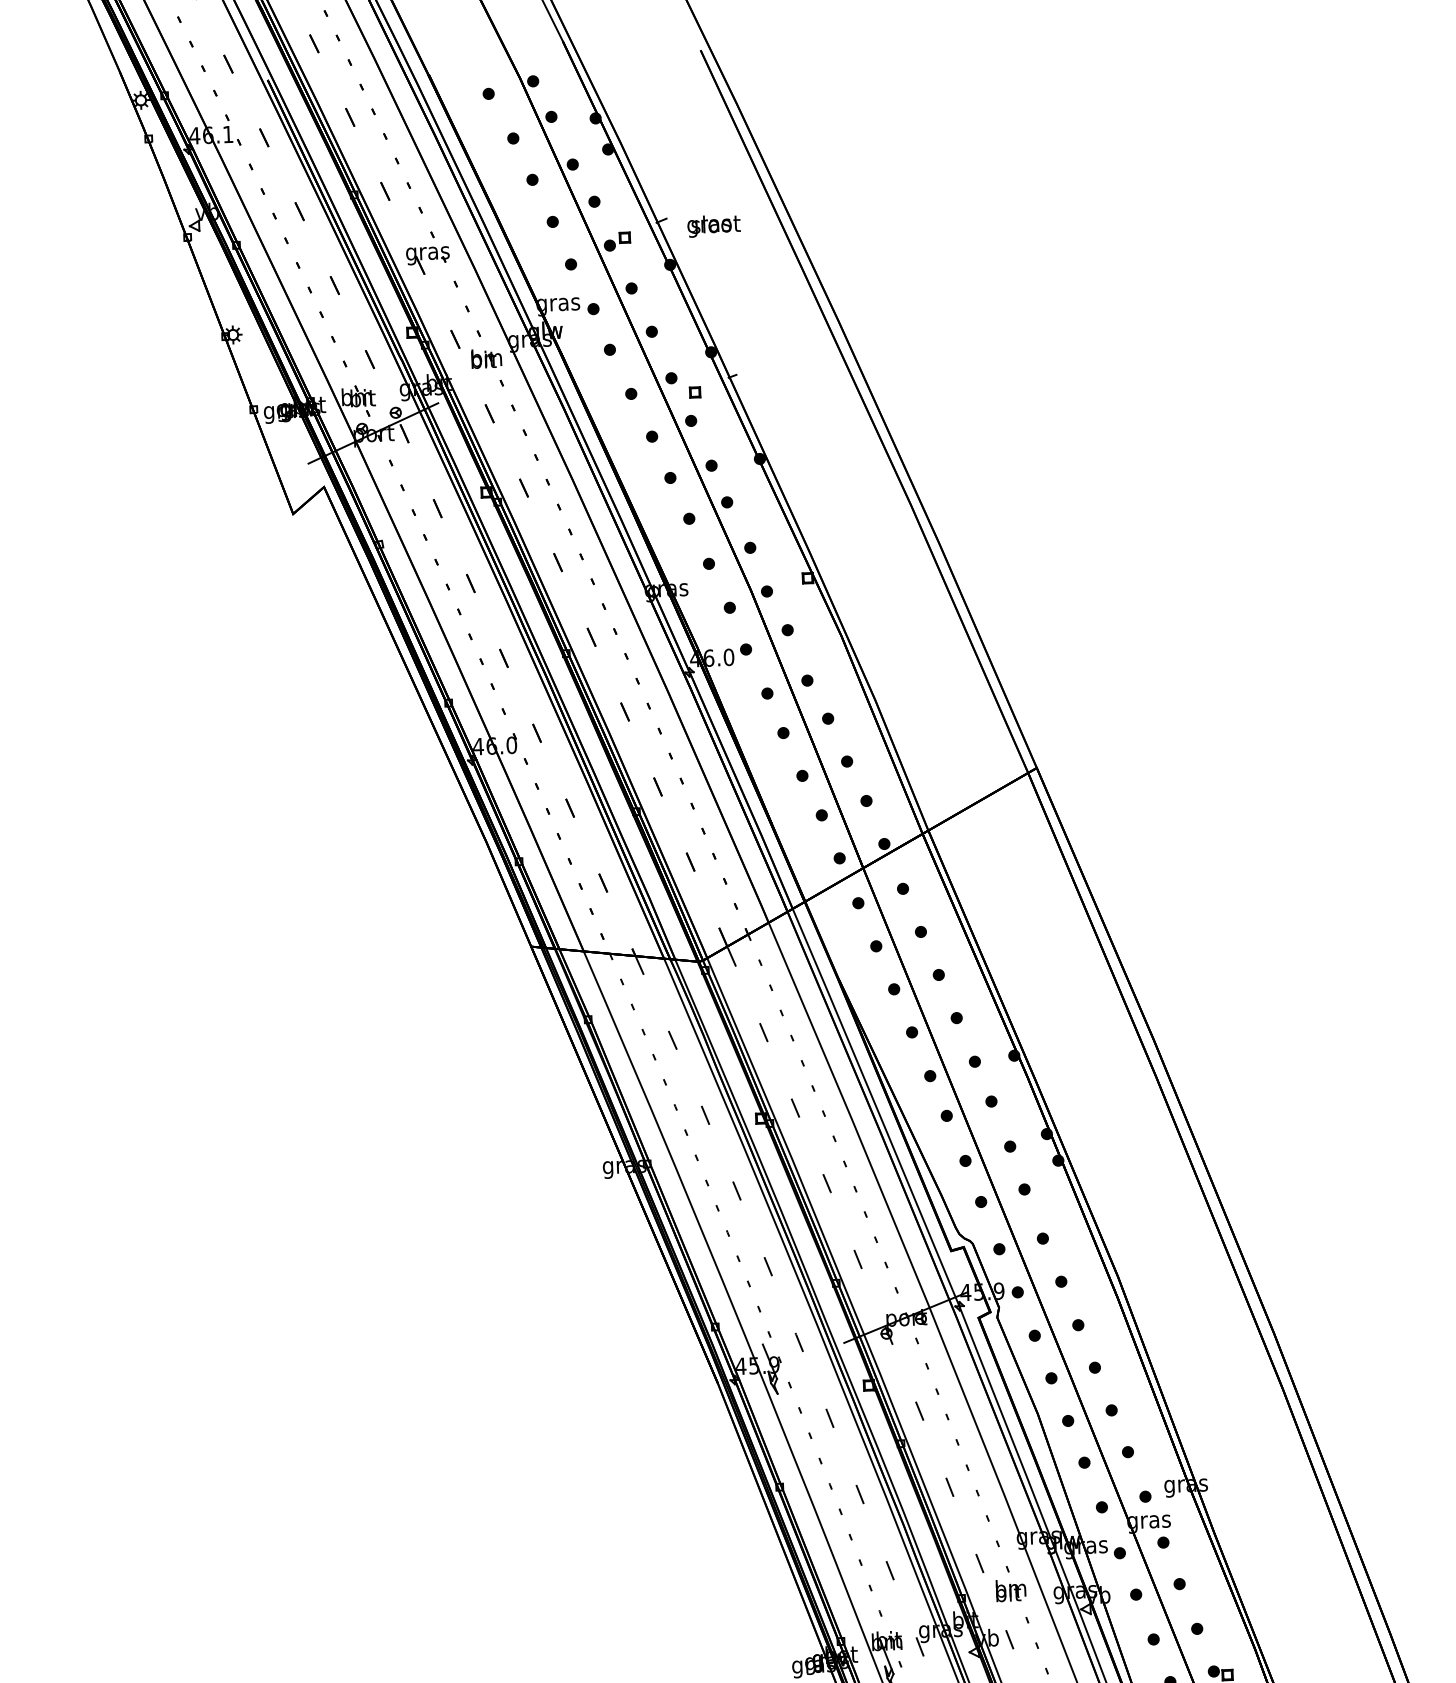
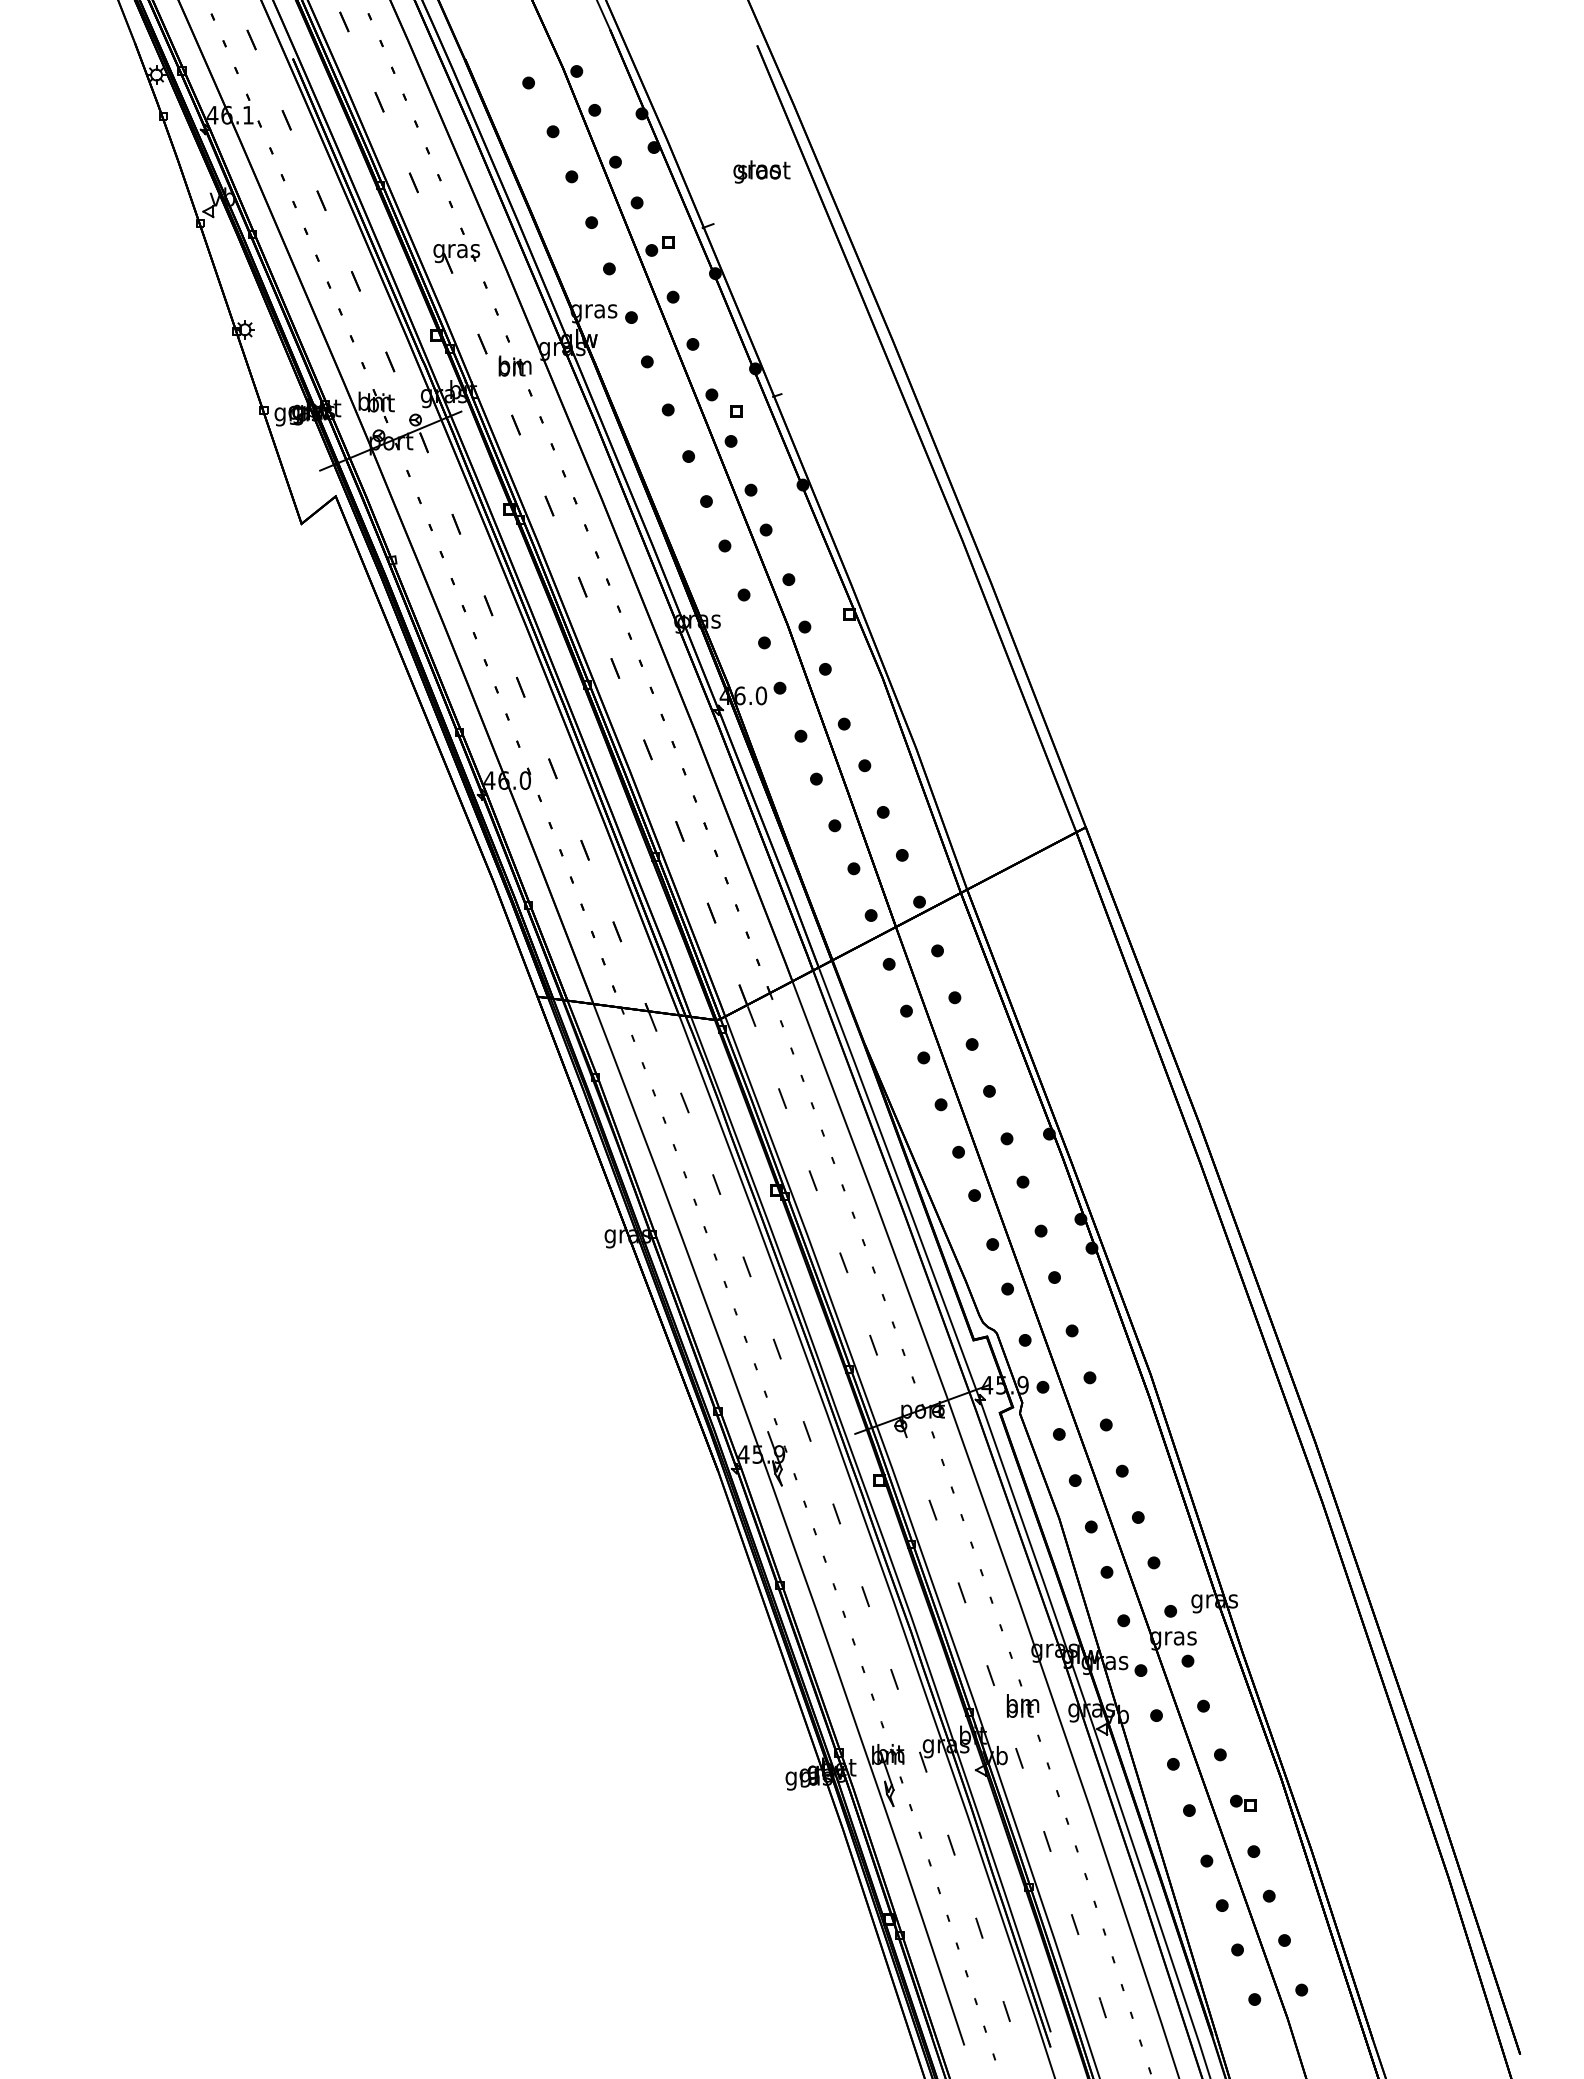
text: (713, 225) -> (761, 171), moved

